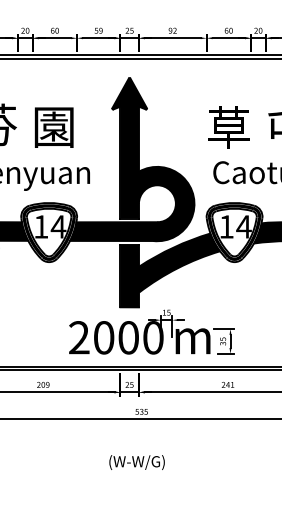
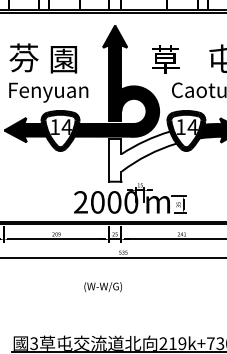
text: (228, 127) -> (165, 59), moved
fill: (169, 270) -> (142, 156), removed
text: (136, 463) -> (102, 287), moved

